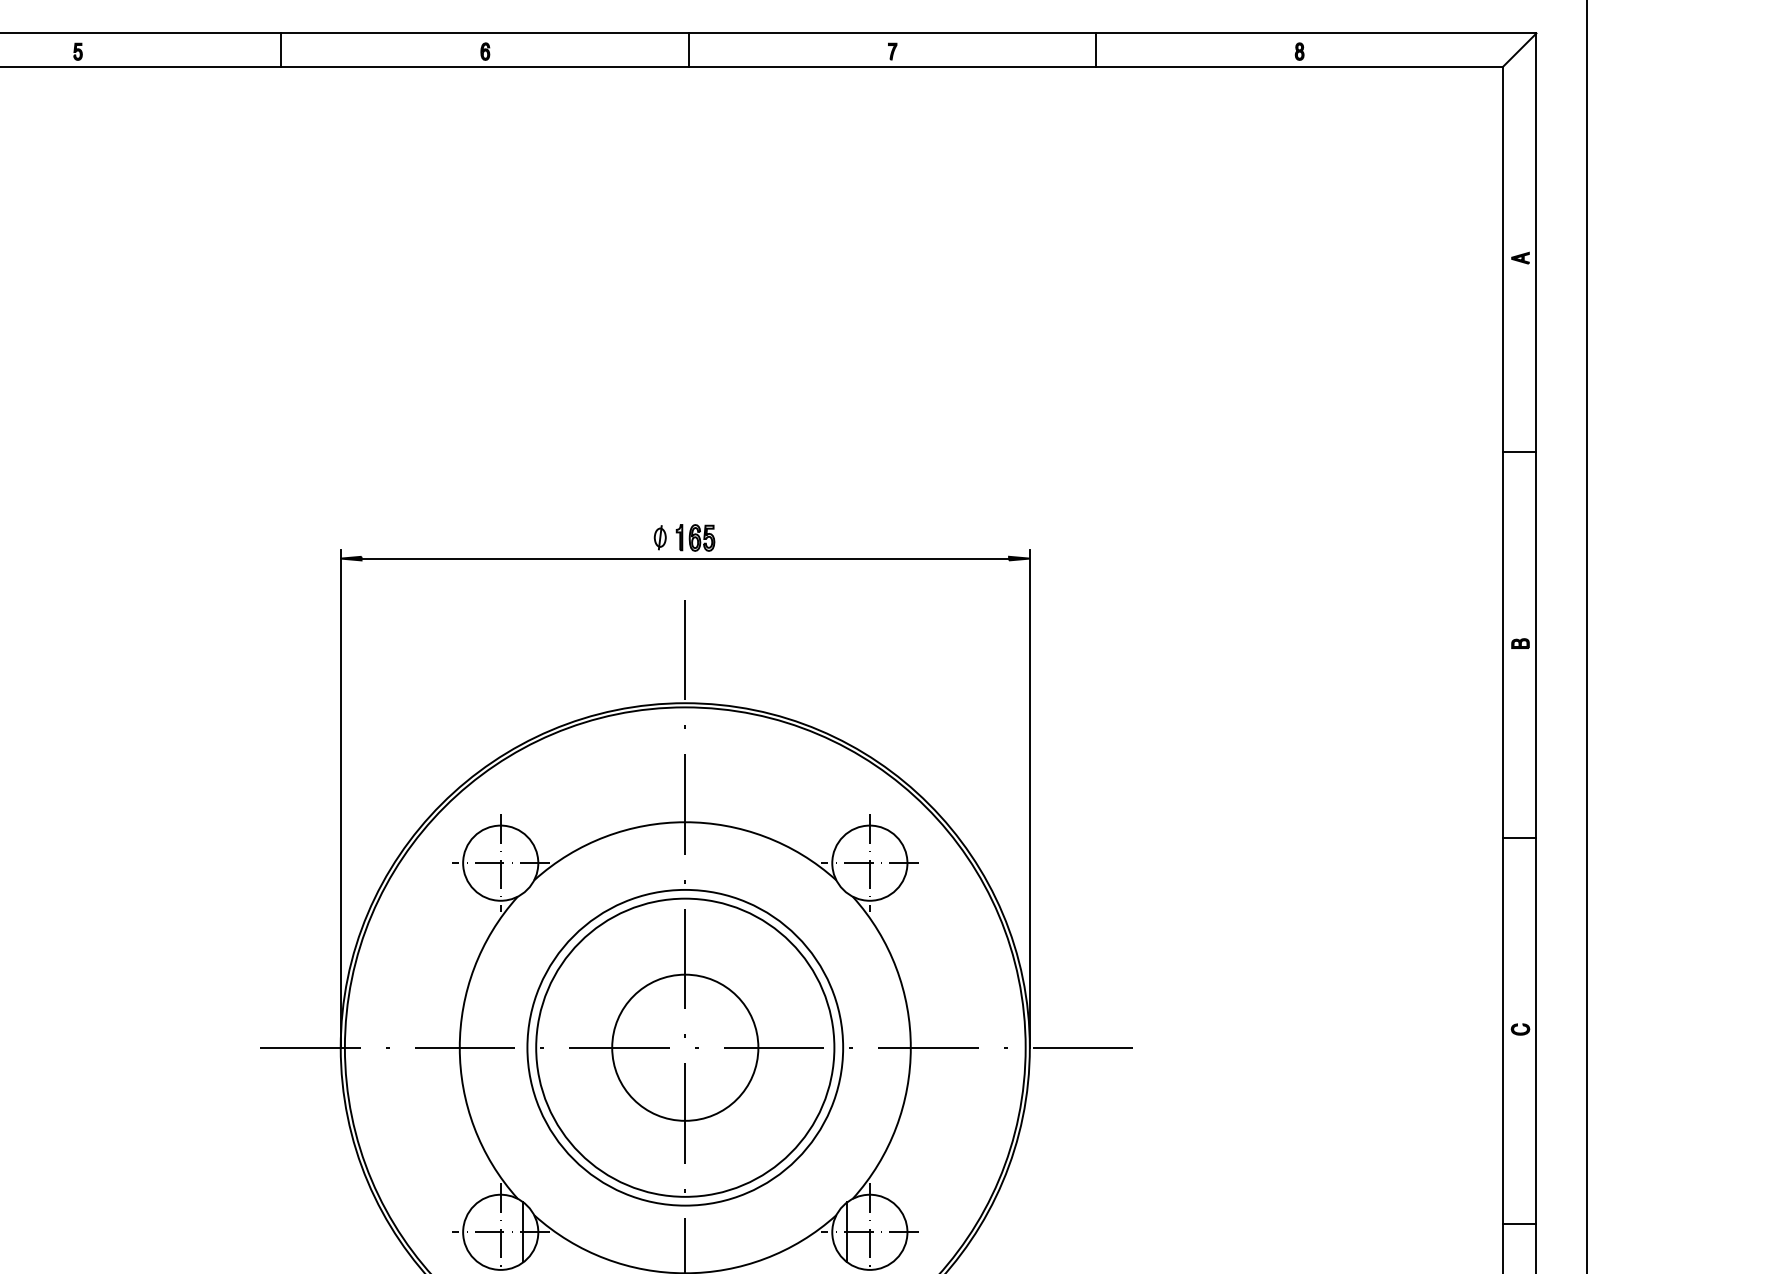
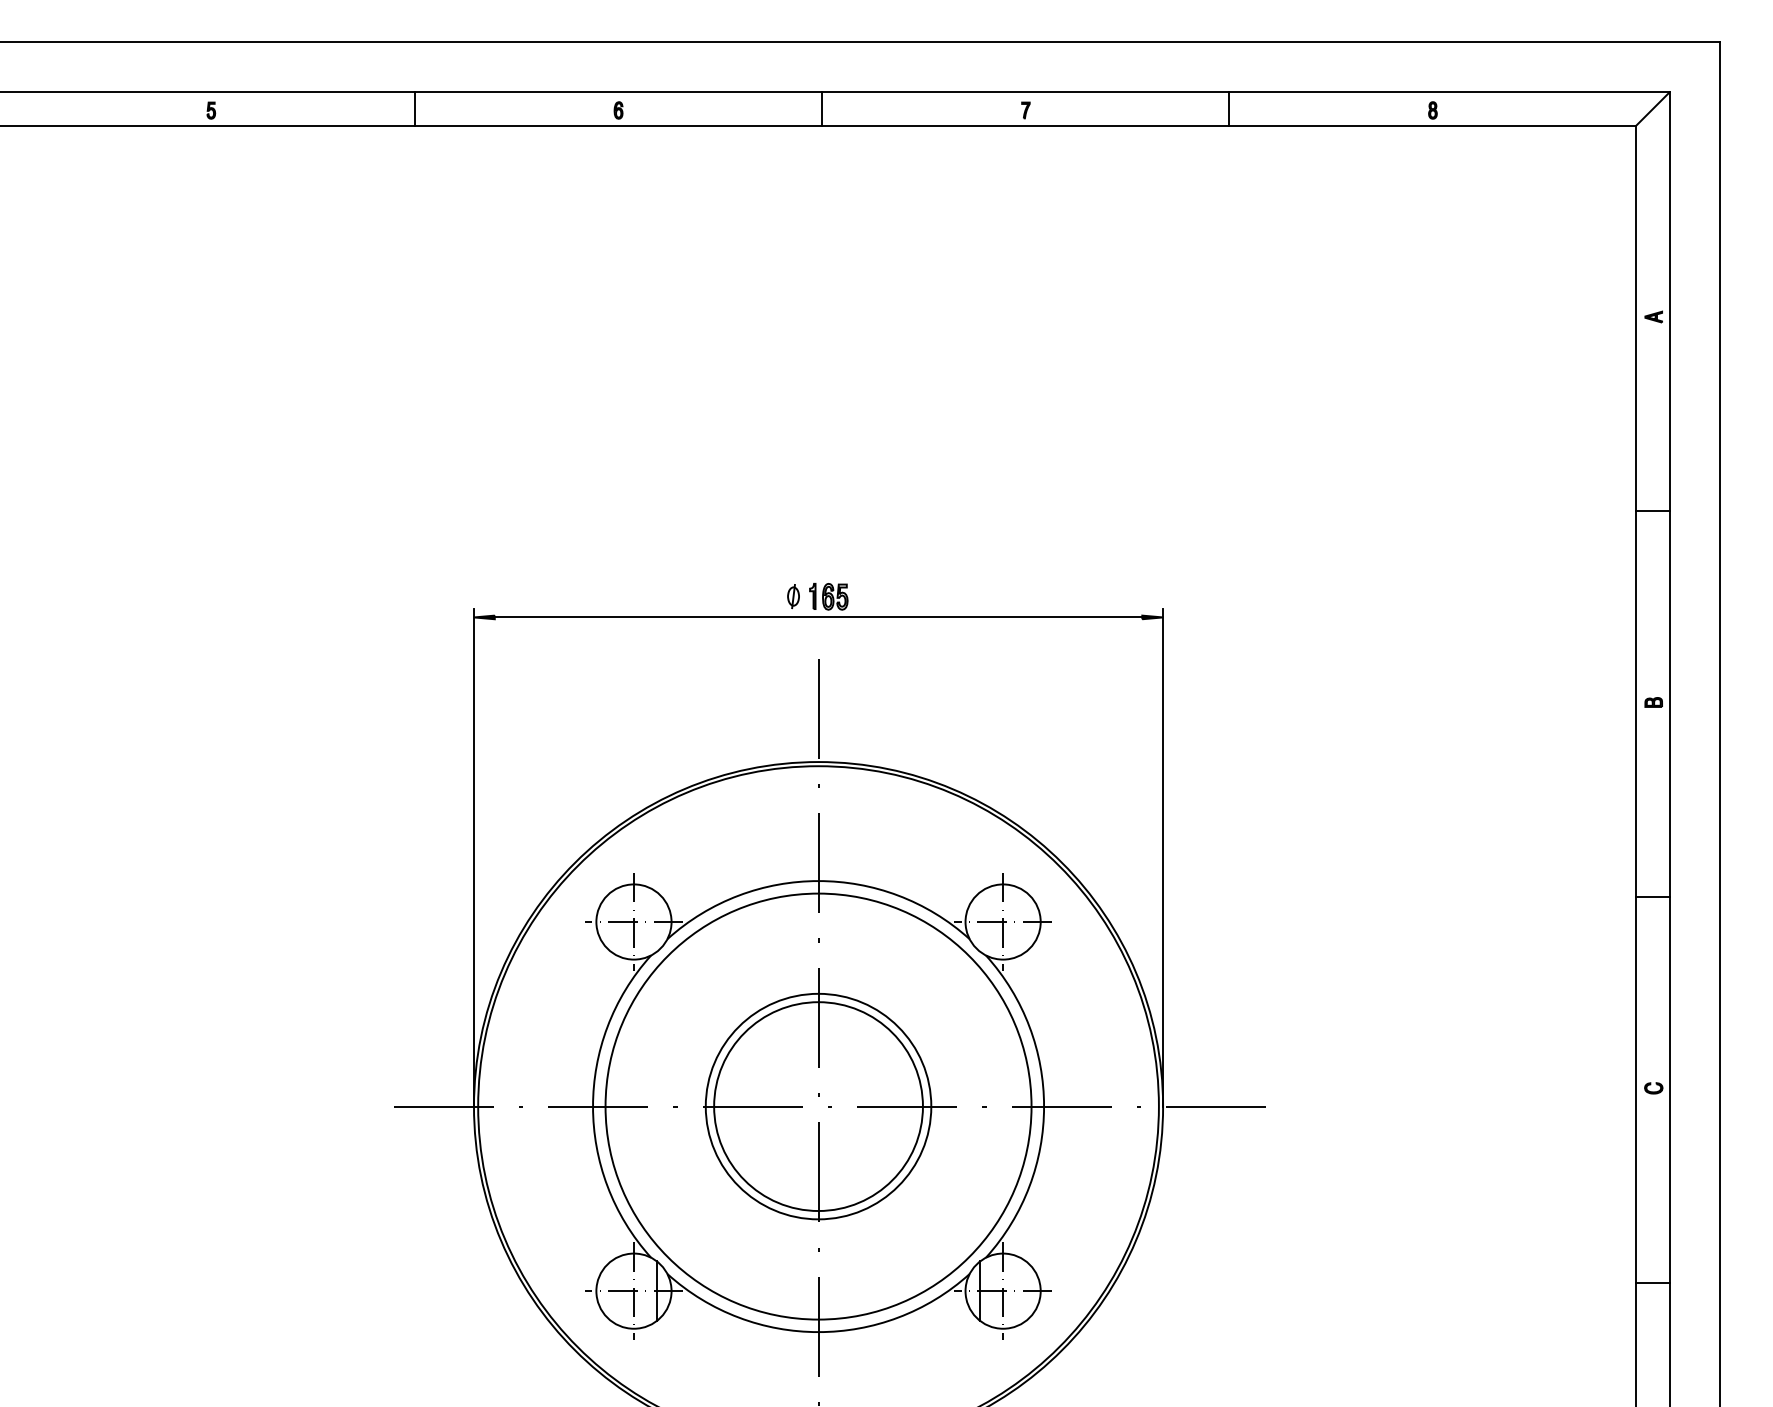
circle: (685, 1047) -> (818, 1106), size x0.71
circle: (685, 1047) -> (818, 1106), size x1.43
circle: (685, 1047) -> (818, 1106), size x1.43

